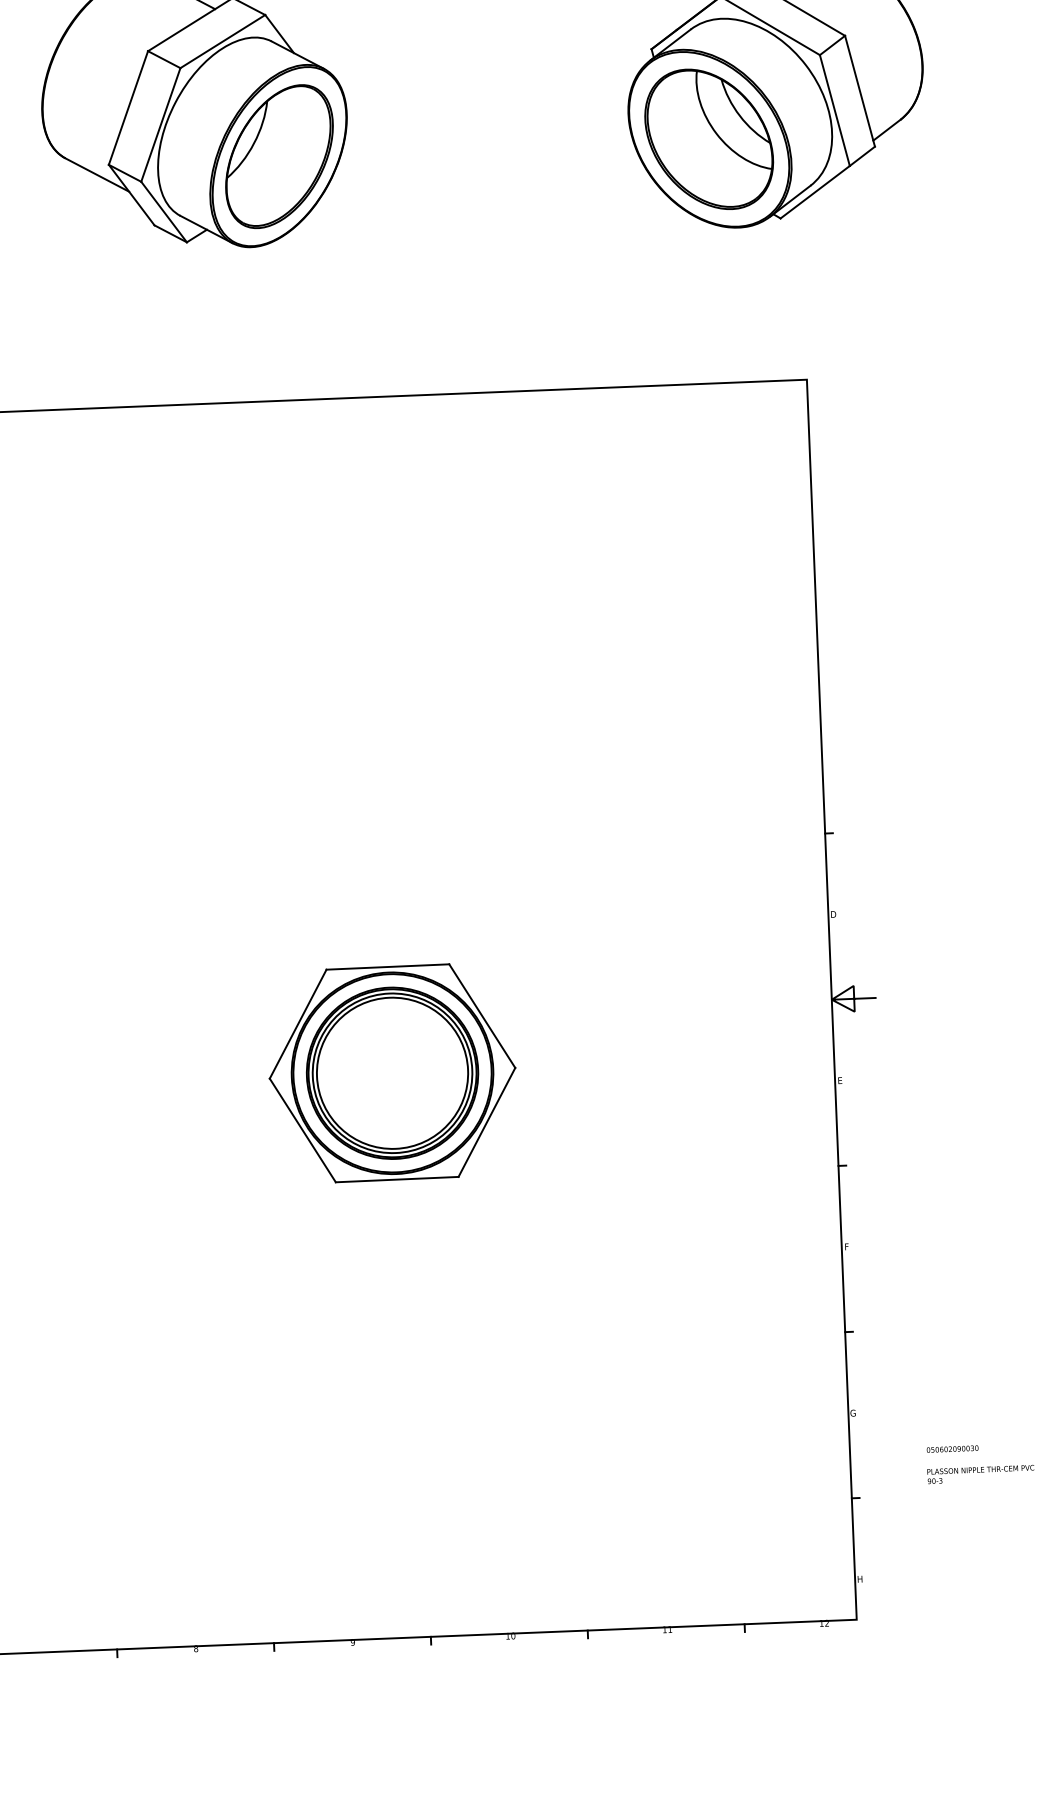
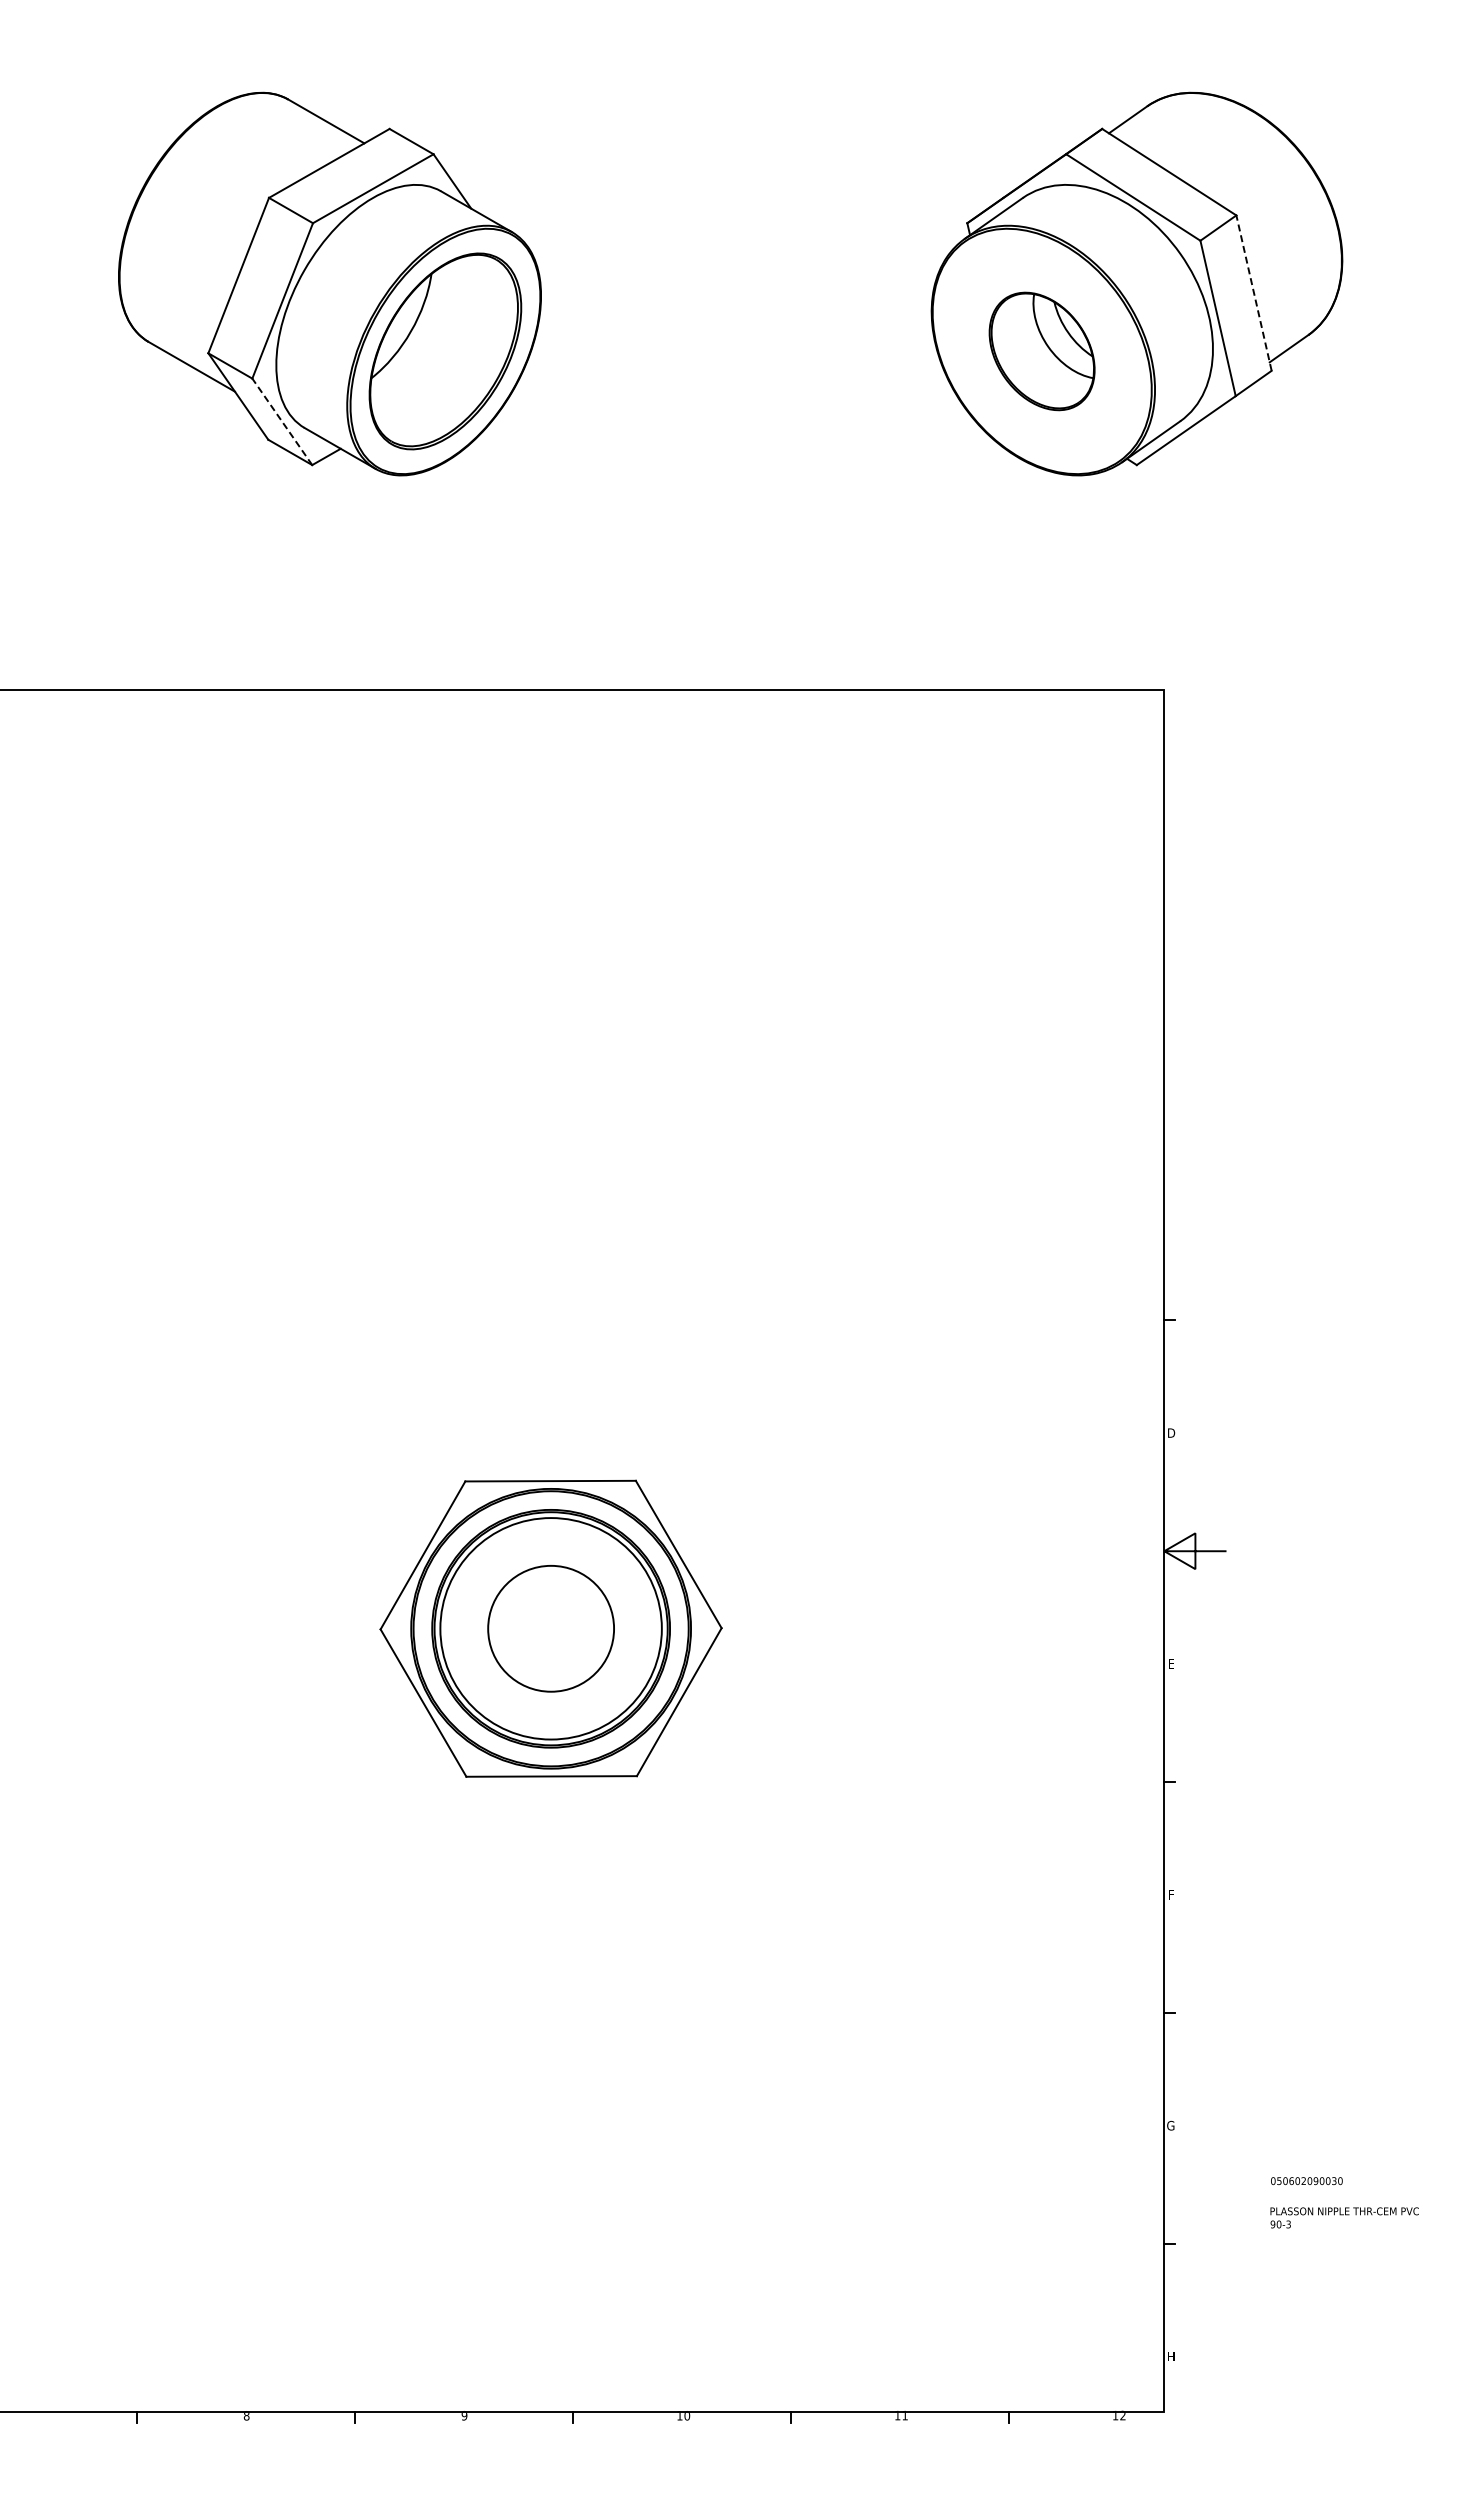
line: (860, 91) -> (1254, 293), solid -> dashed
part: (708, 139) -> (1041, 351), size x0.6
line: (164, 211) -> (282, 421), solid -> dashed
circle: (392, 1073) -> (551, 1628), size x0.6

